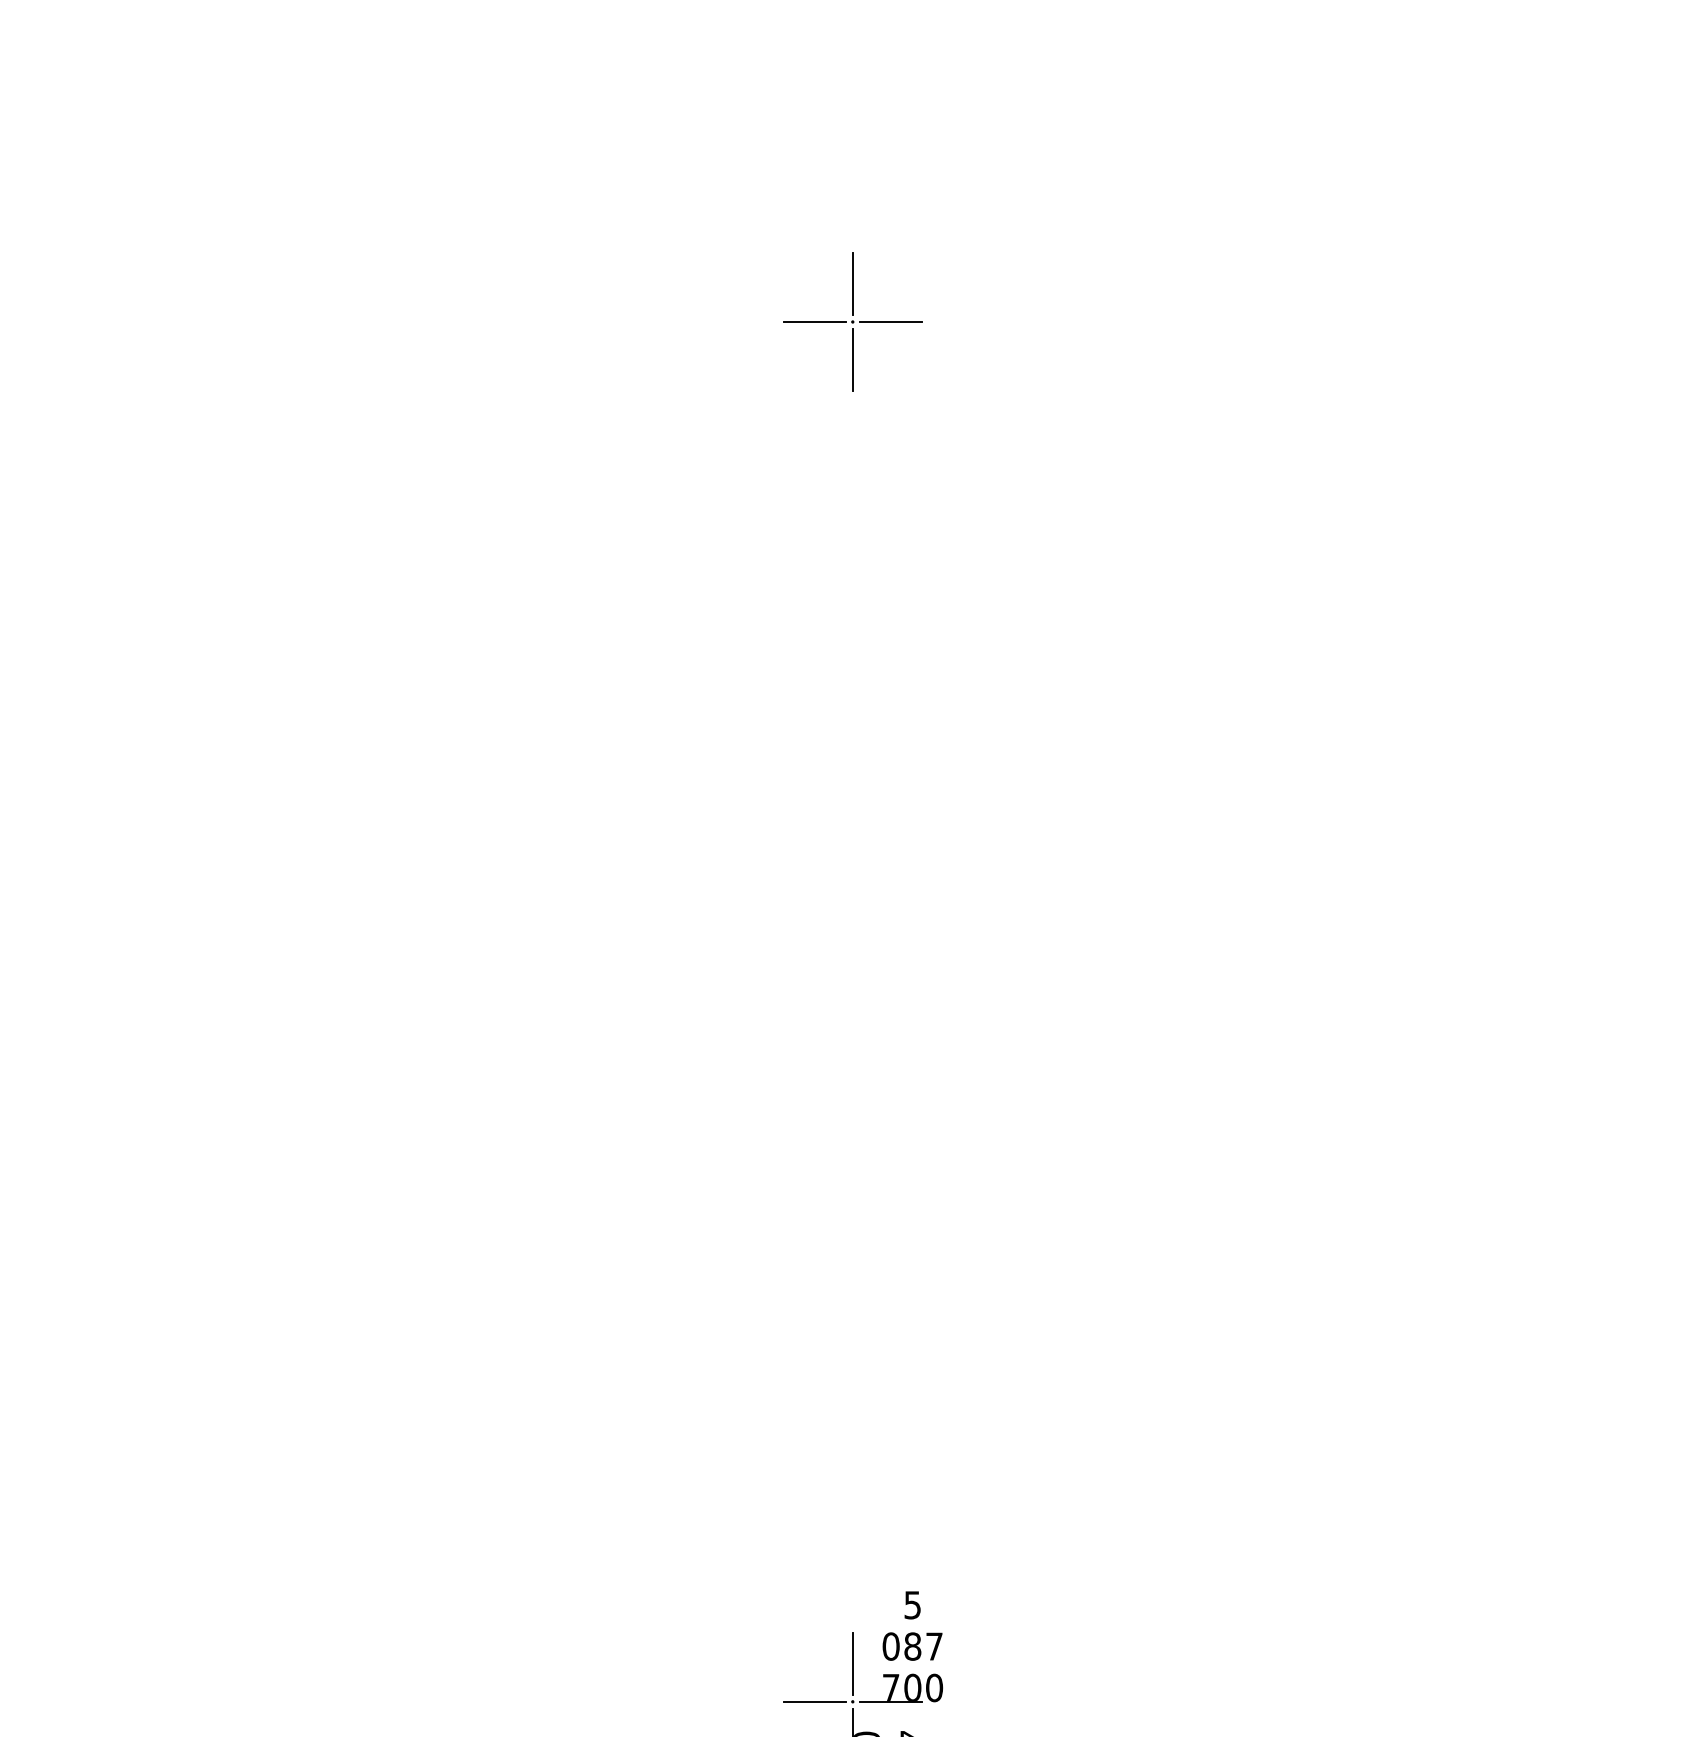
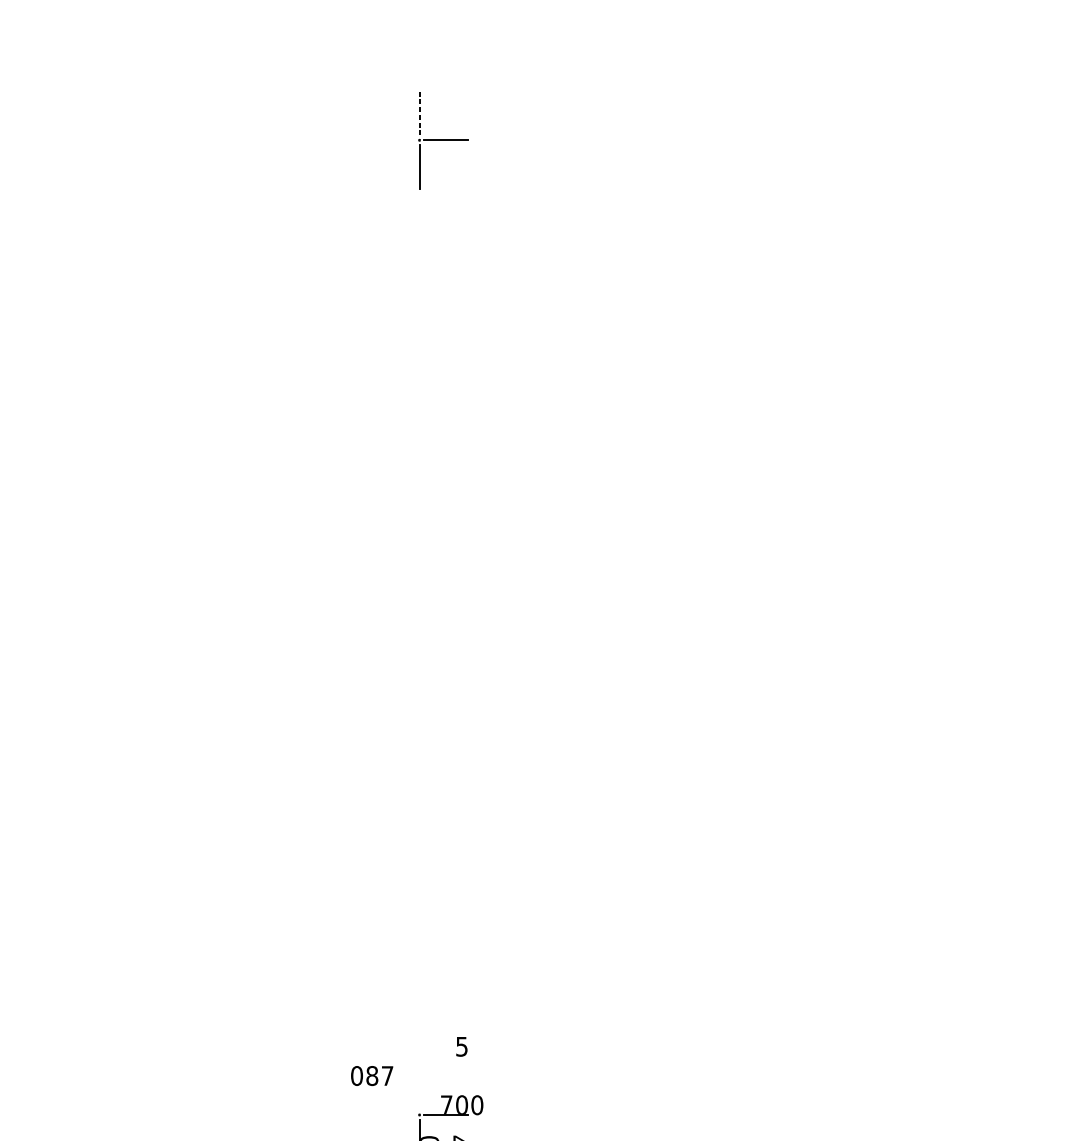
line: (852, 283) -> (419, 113), solid -> dashed
line: (814, 321) -> (392, 139), removed
text: (912, 1646) -> (372, 1075), moved
line: (852, 1663) -> (419, 1087), removed
line: (814, 1701) -> (392, 1114), removed

